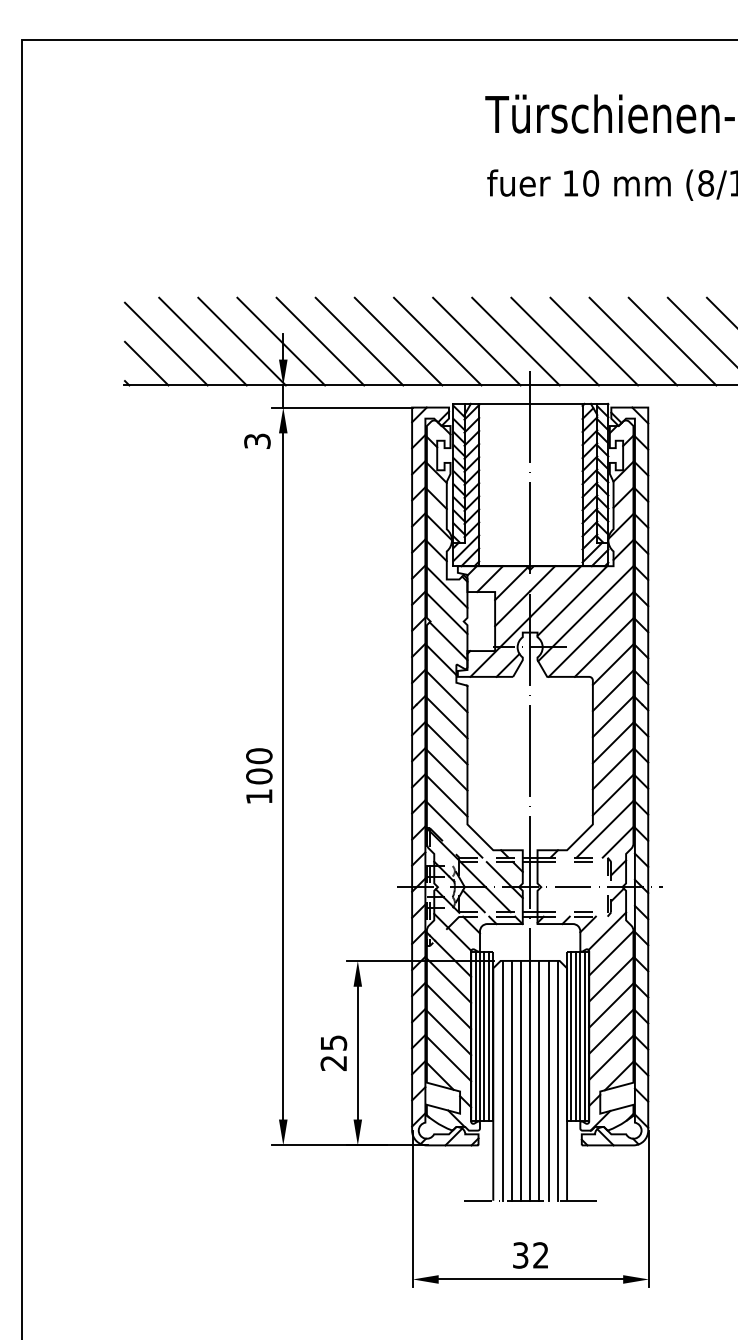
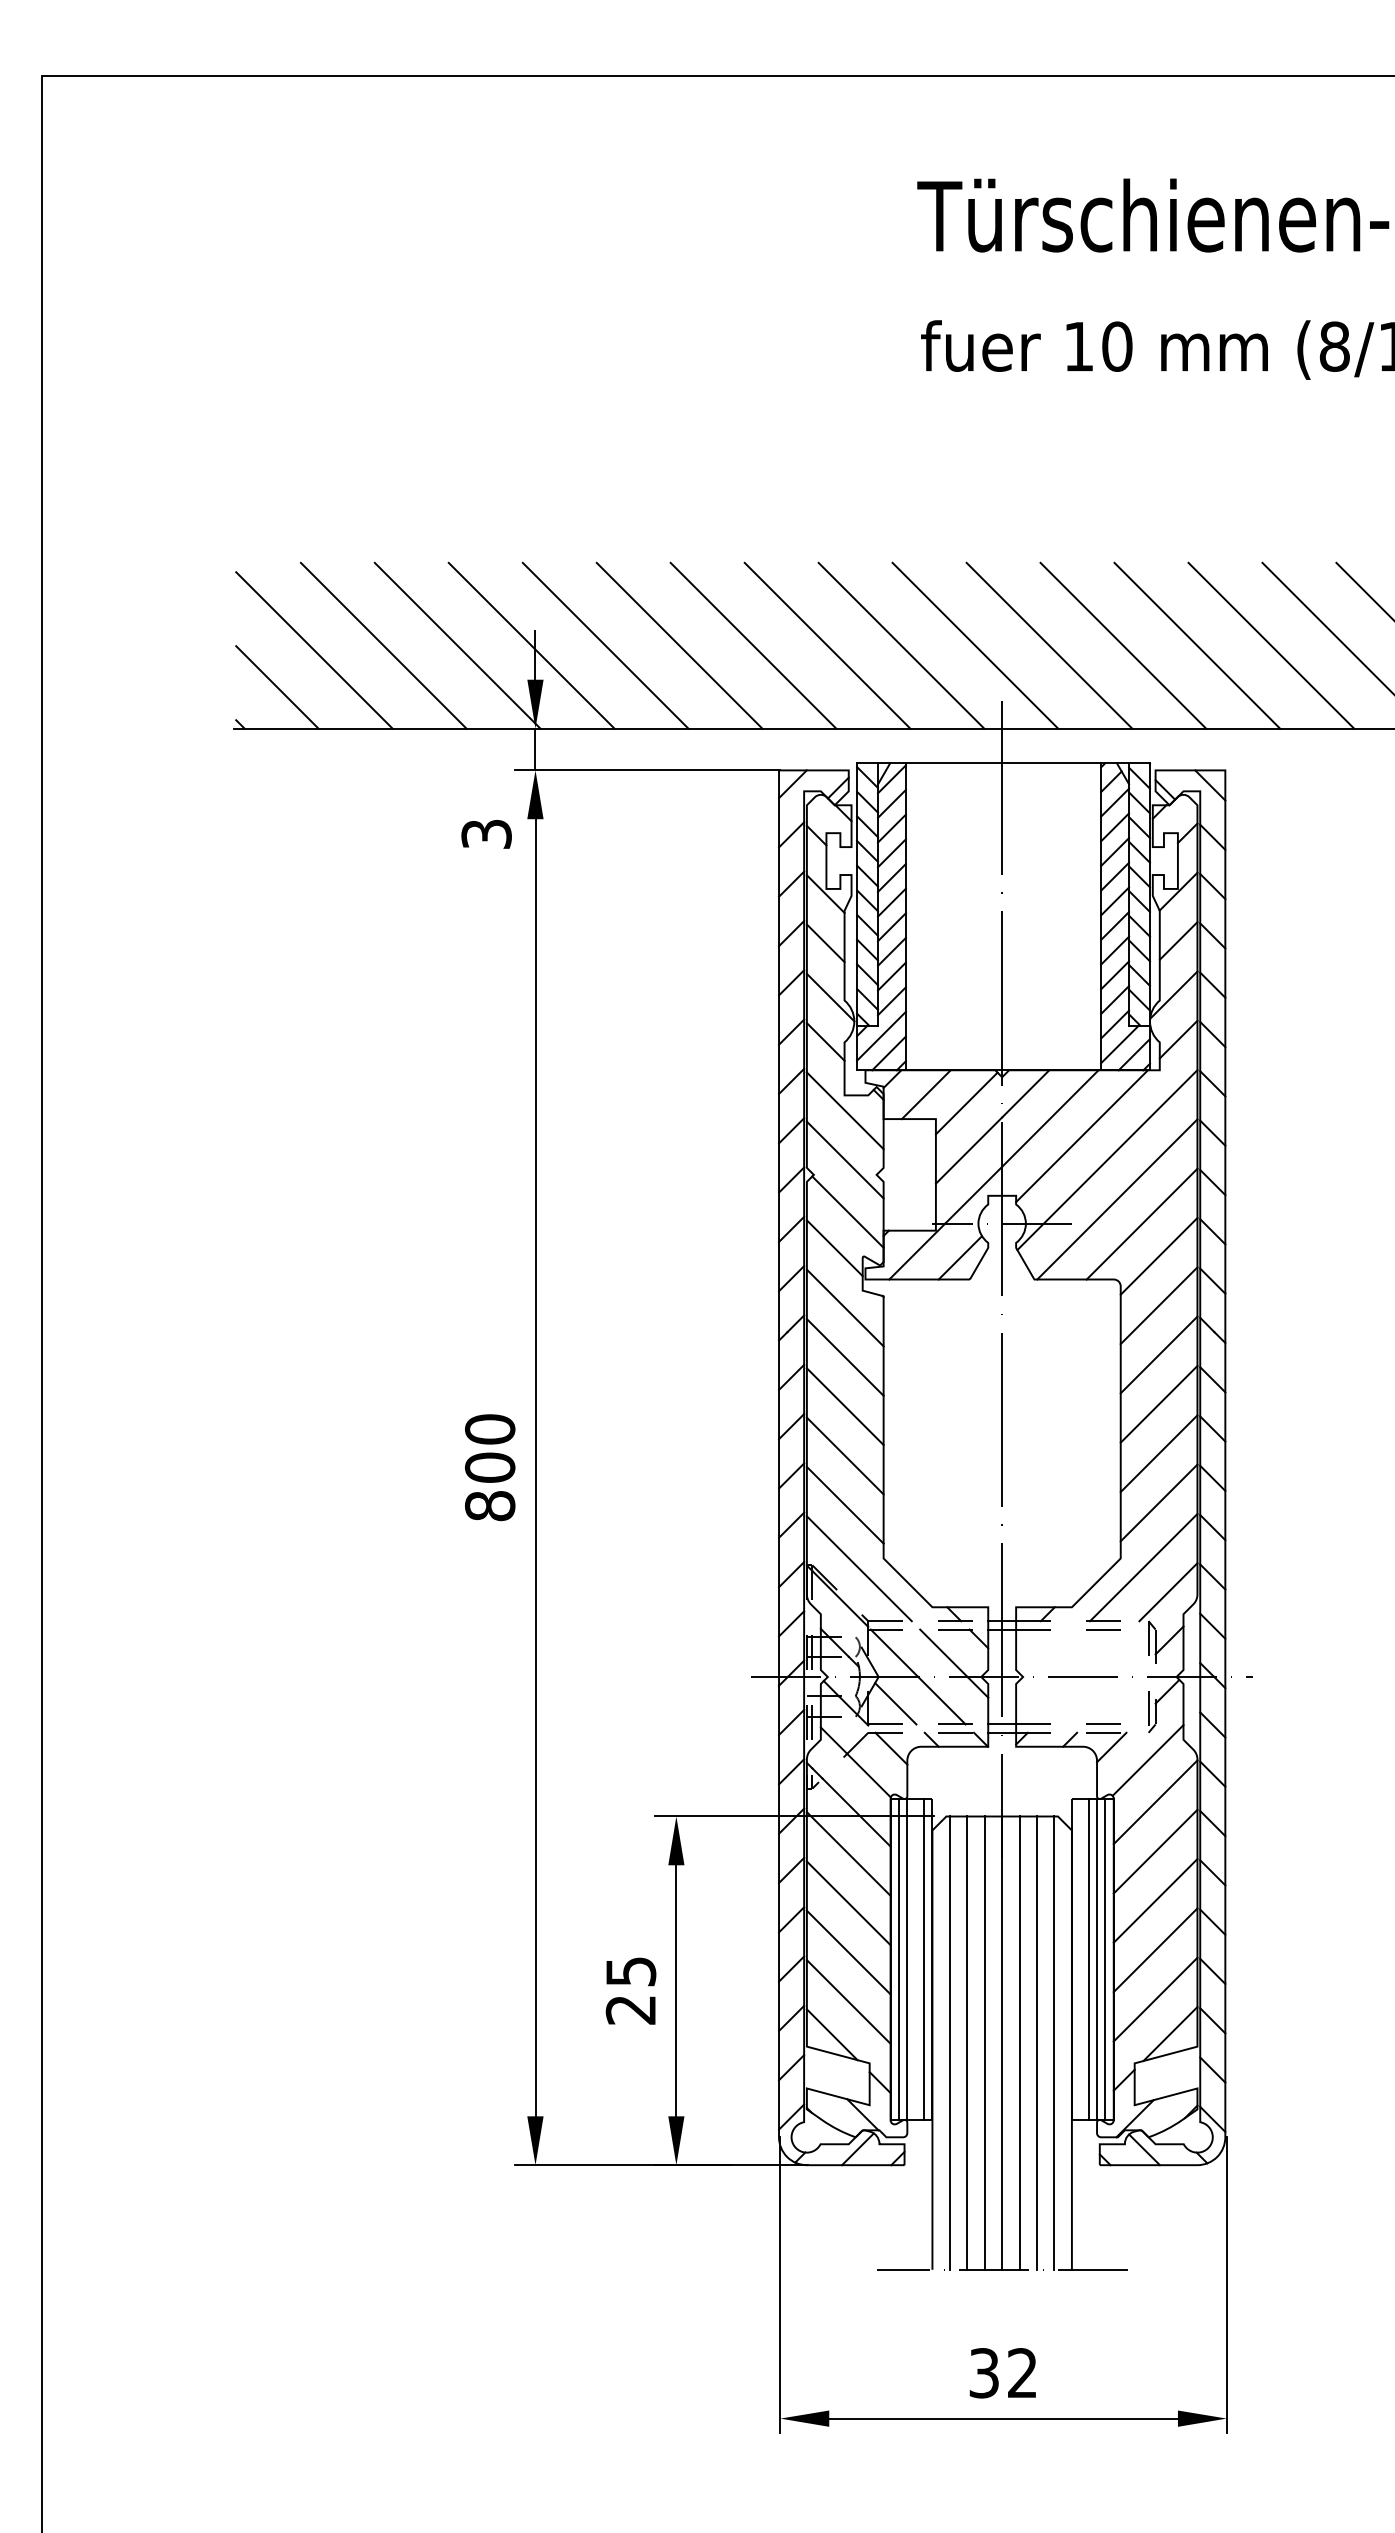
text: (259, 796) -> (490, 1505), 100 -> 800
line: (484, 1036) -> (915, 1959), removed
line: (571, 1036) -> (1080, 1959), removed

